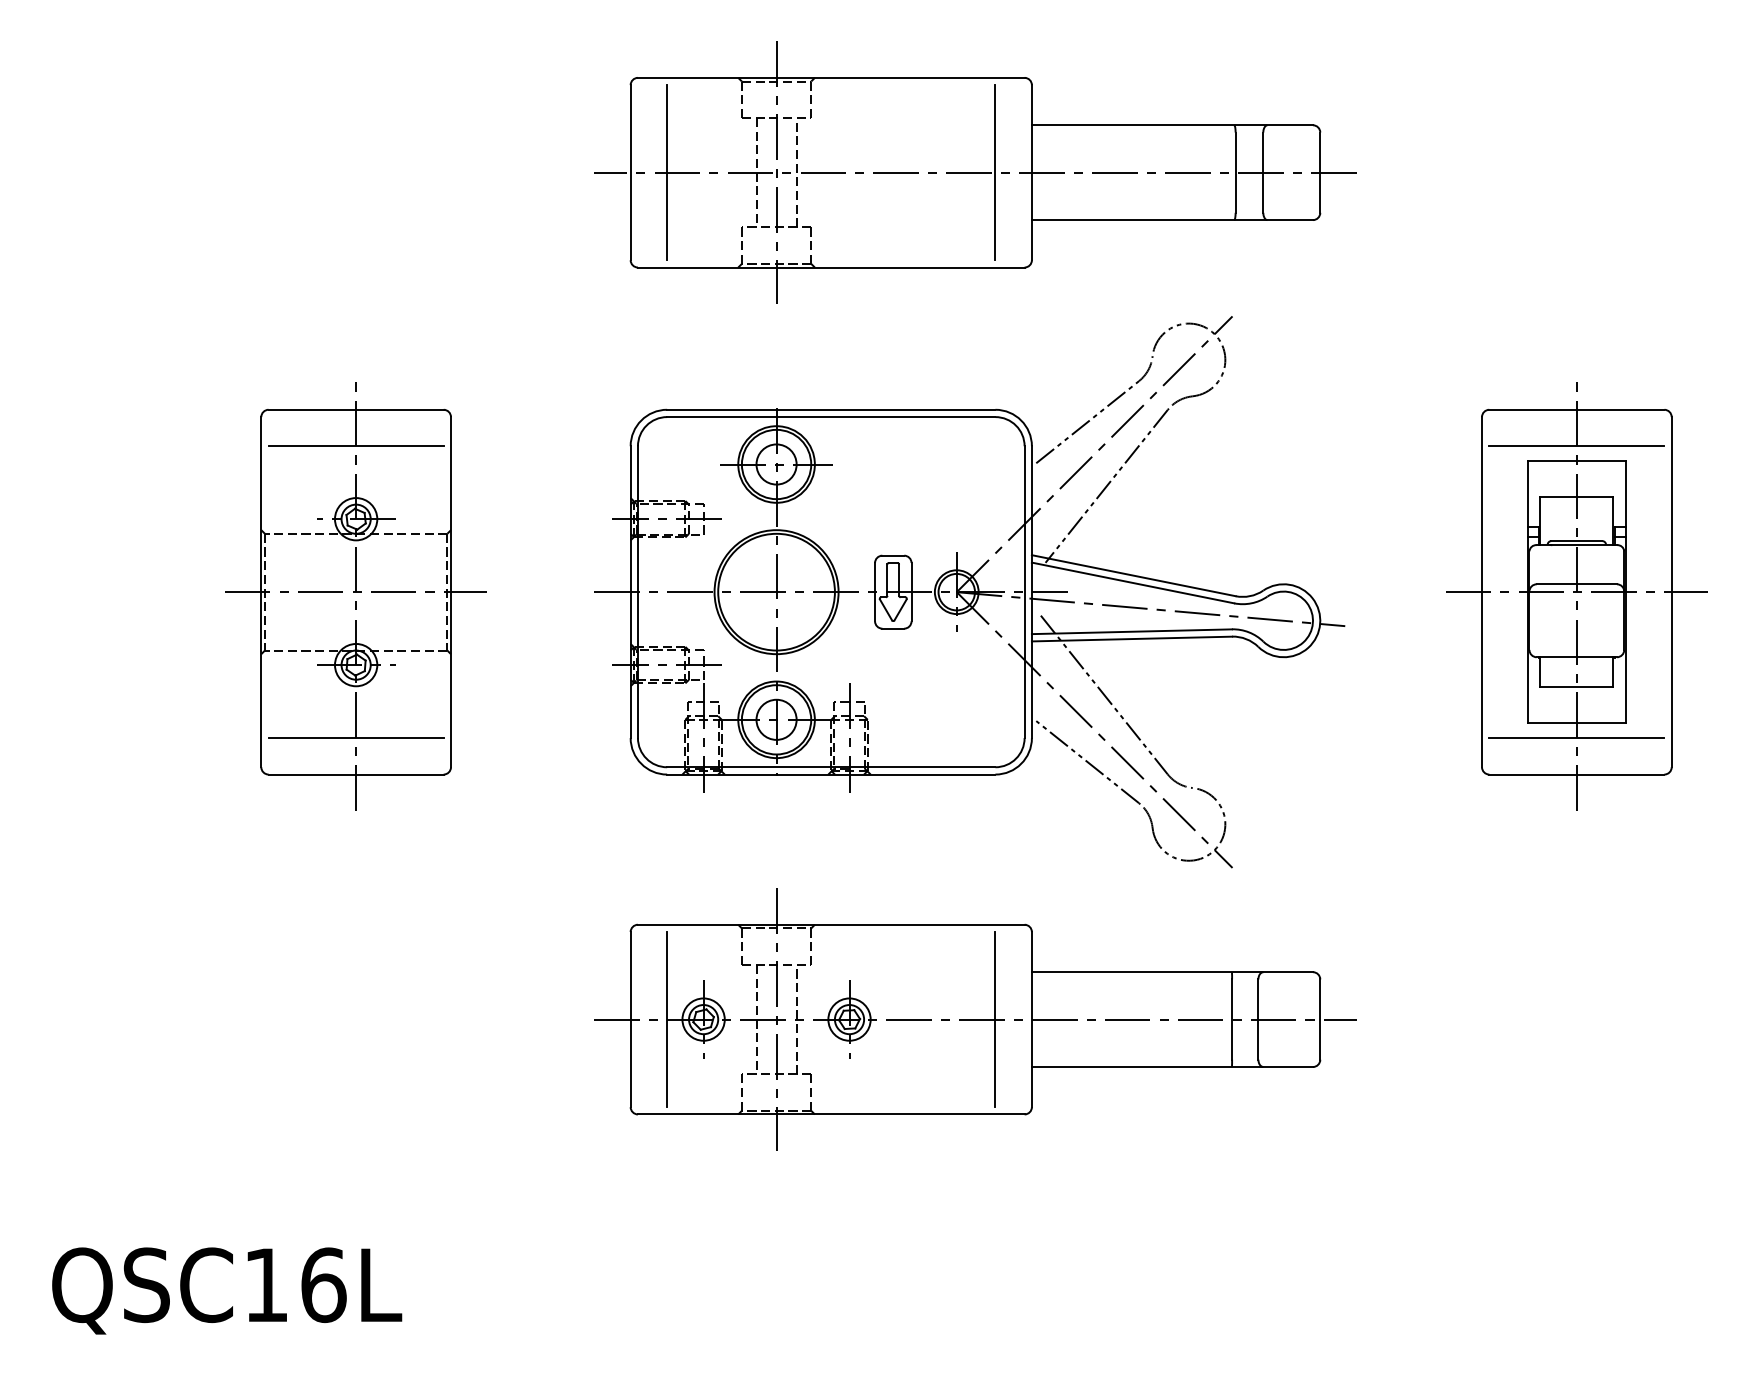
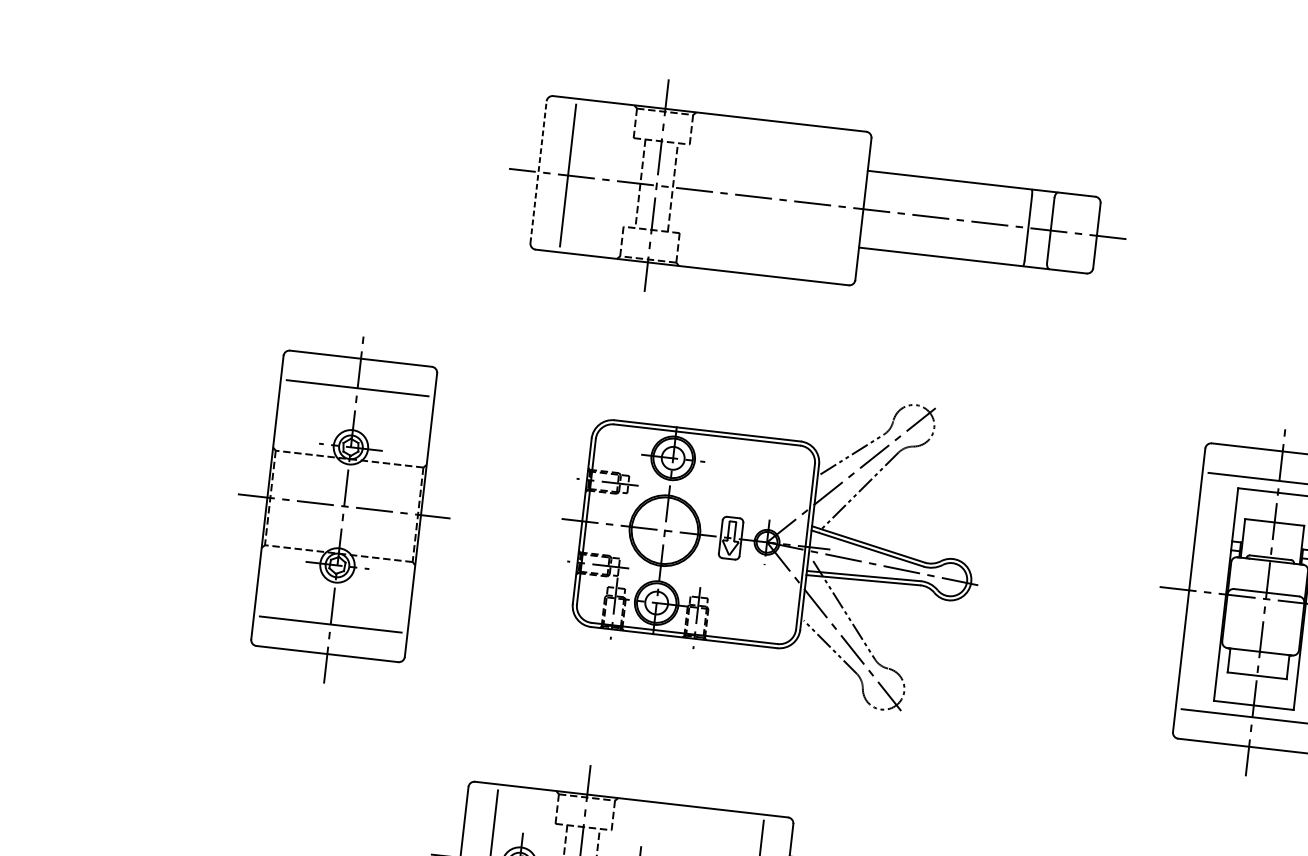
line: (630, 172) -> (538, 172), solid -> dashed
line: (995, 172) -> (833, 205), removed
part: (969, 592) -> (774, 543), size x0.7
part: (355, 596) -> (343, 509), moved

